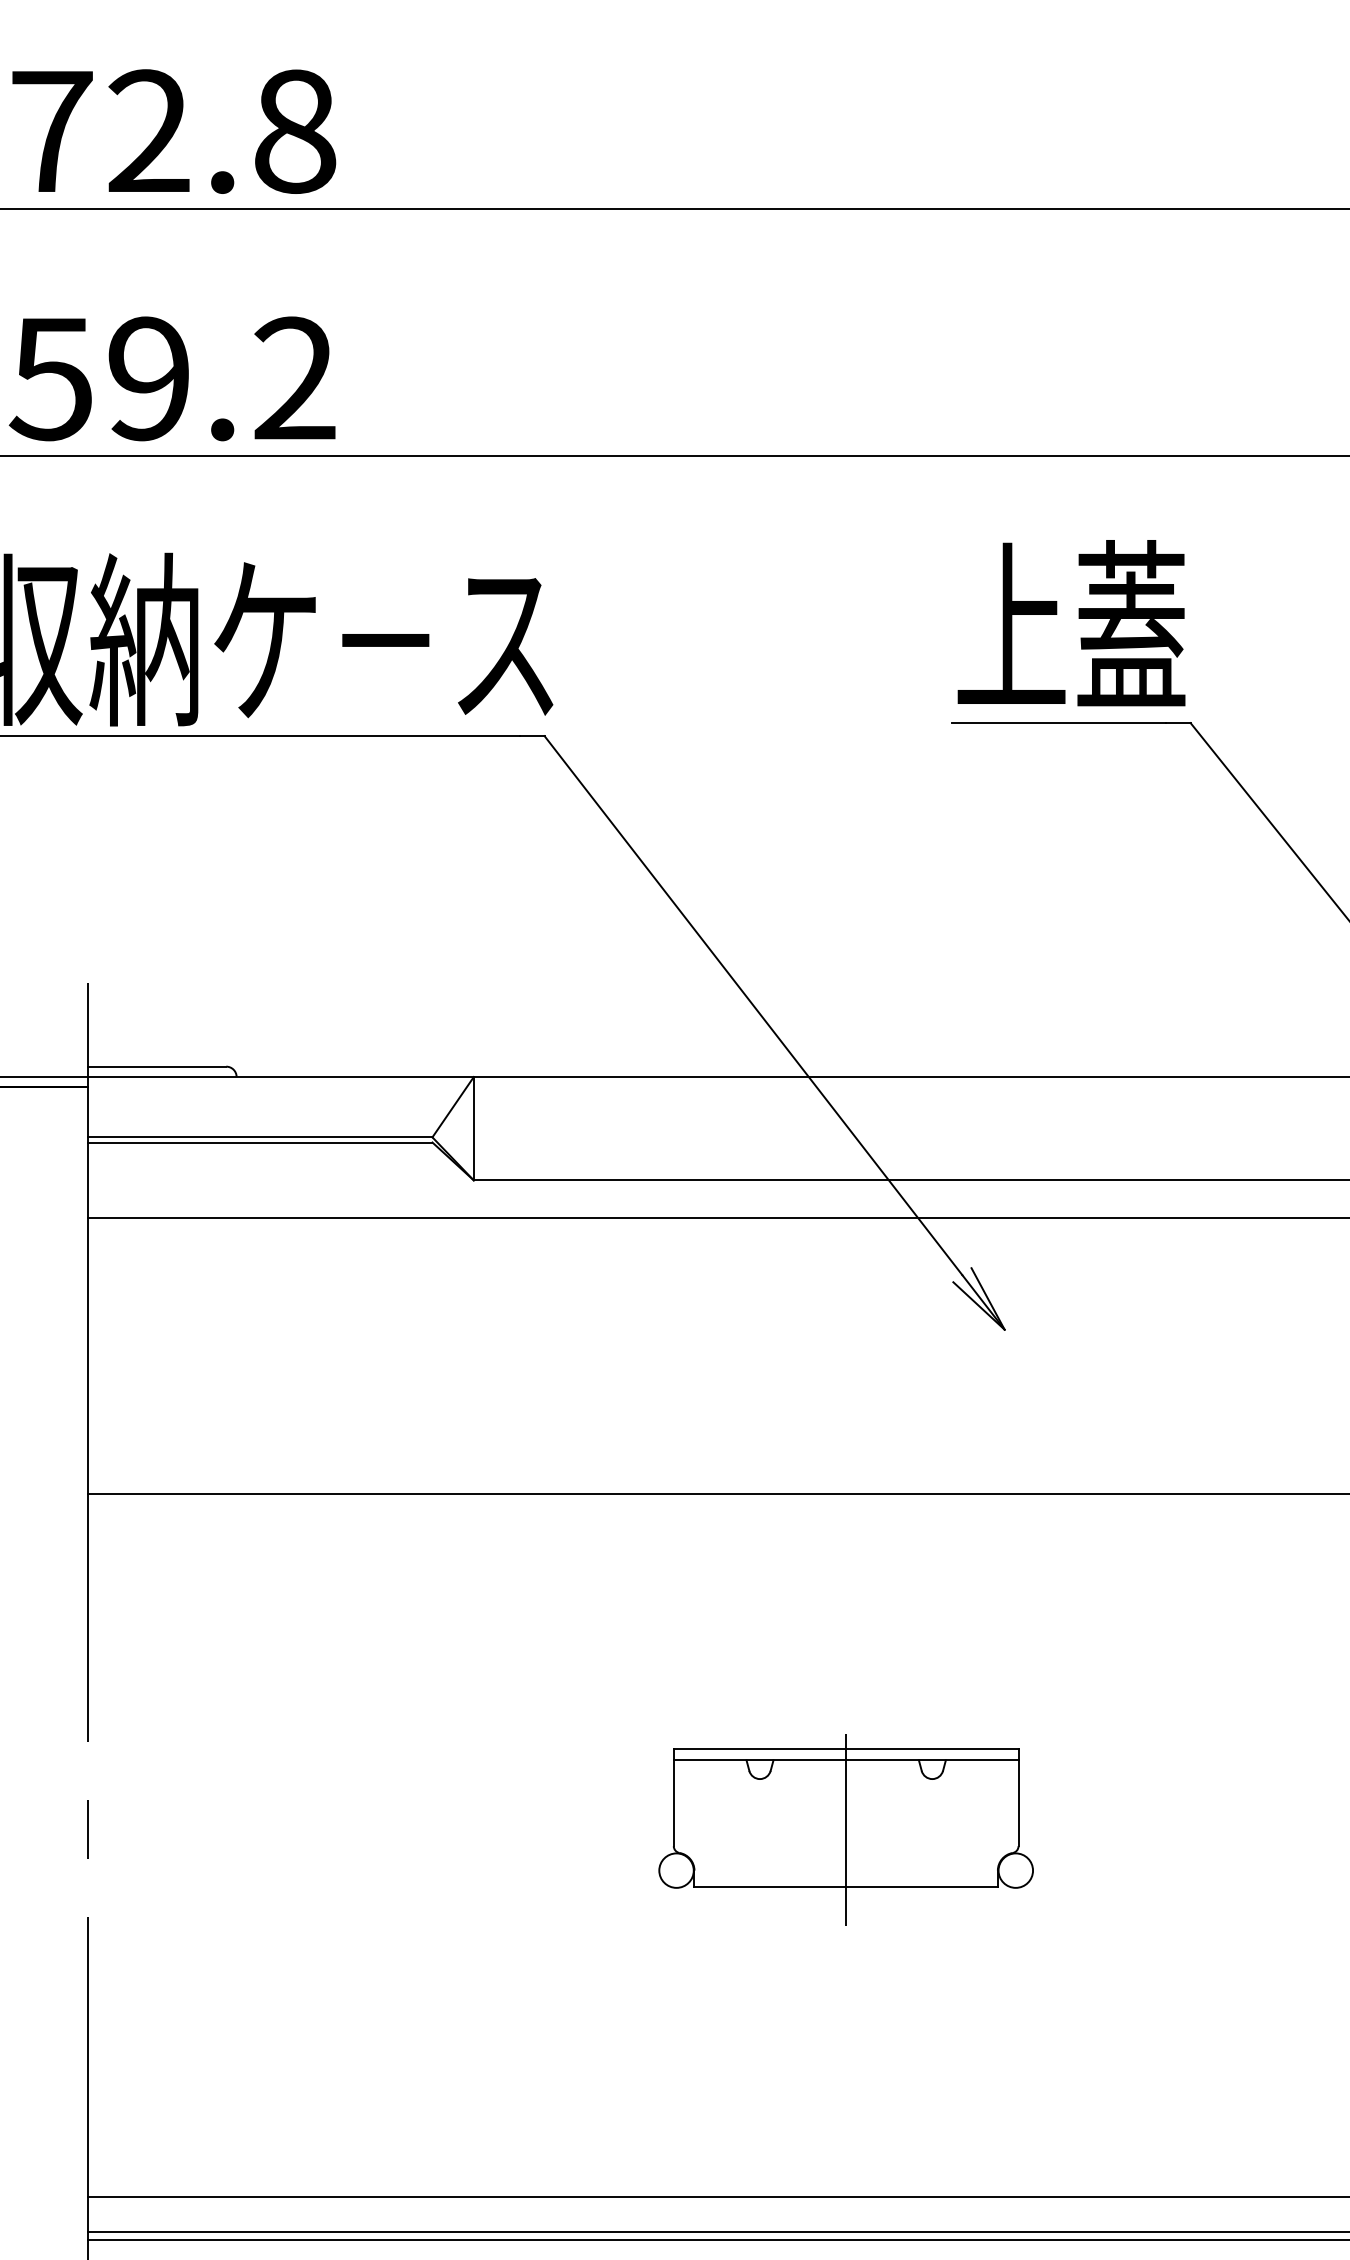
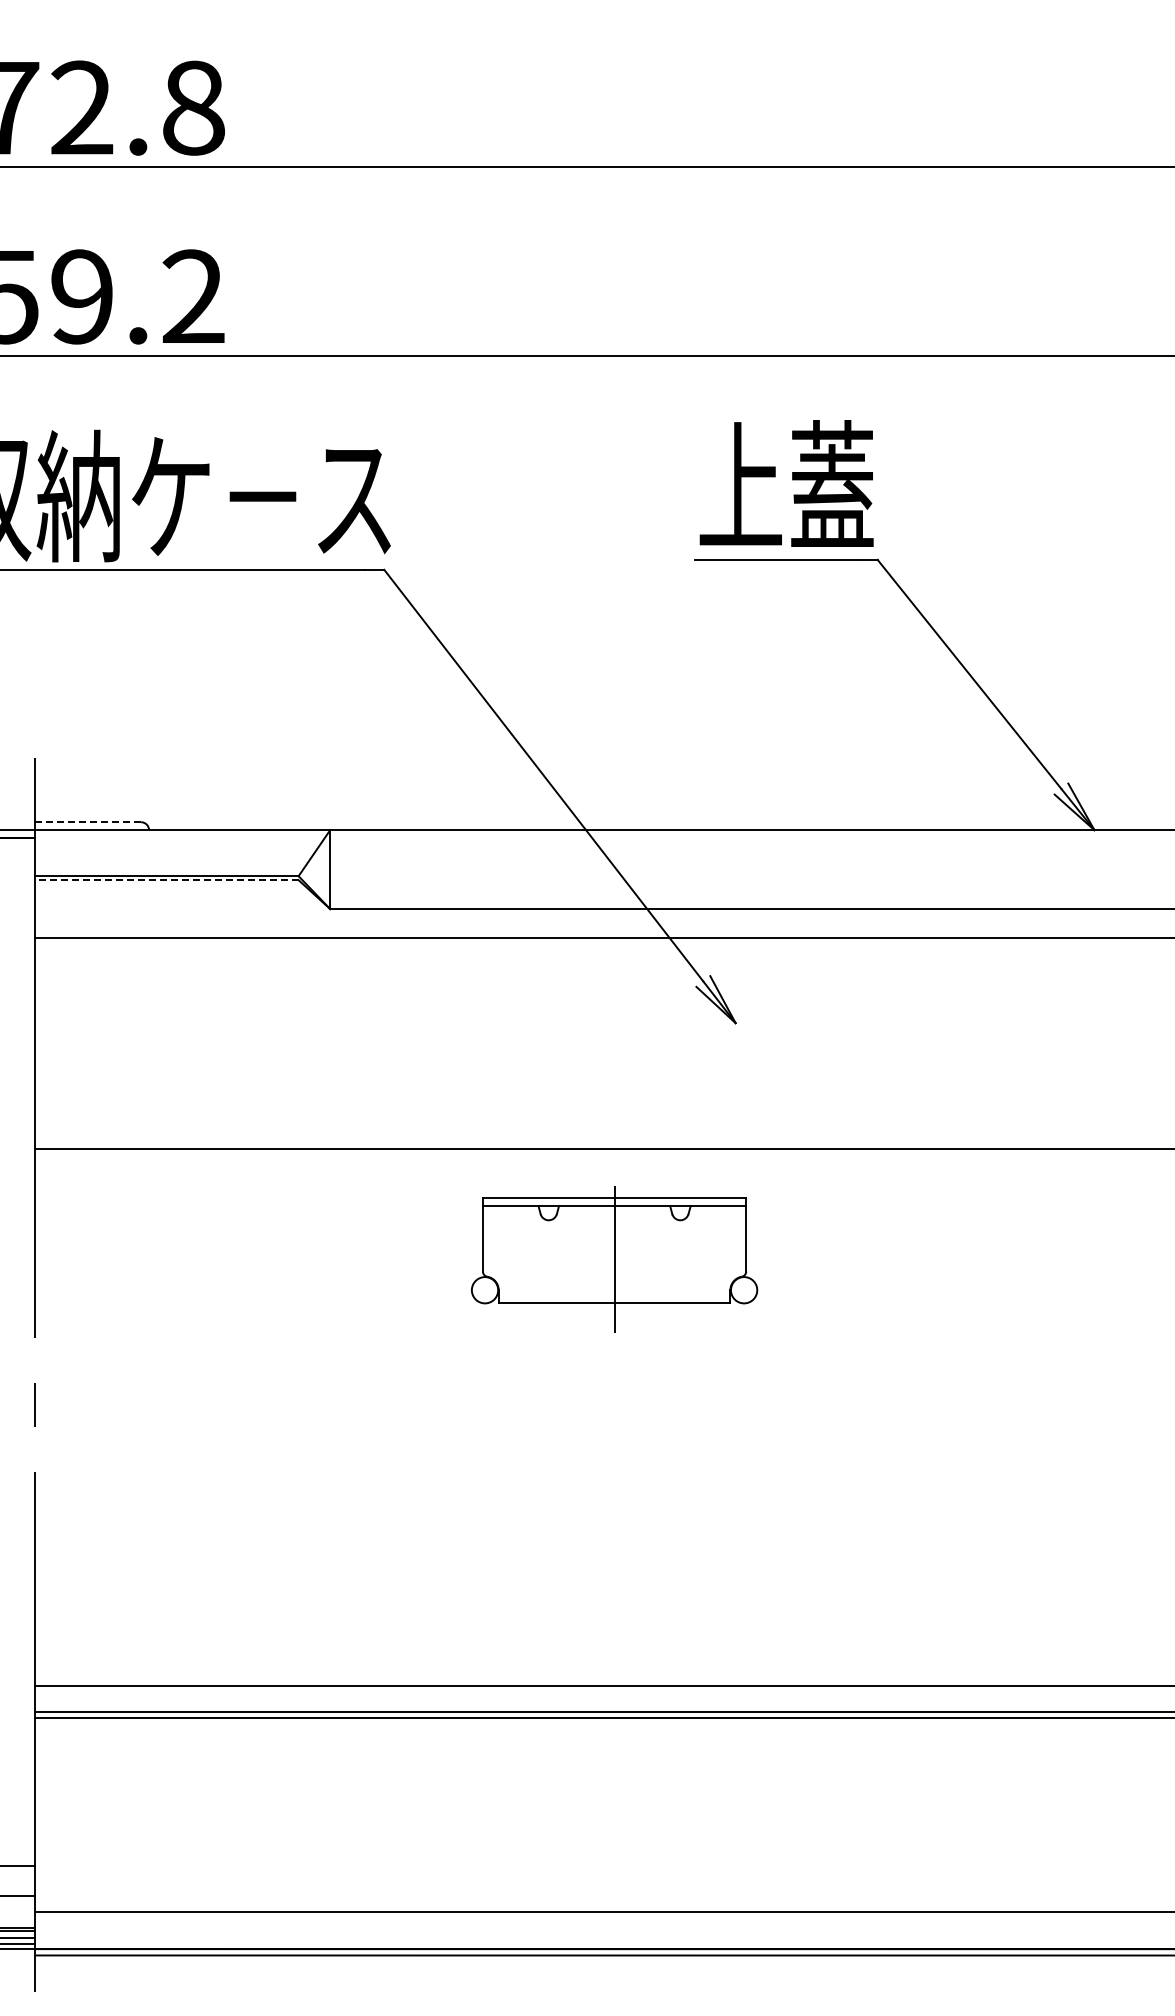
line: (157, 1067) -> (88, 822), solid -> dashed
line: (259, 1142) -> (166, 880), solid -> dashed
part: (846, 1830) -> (614, 1259), moved

